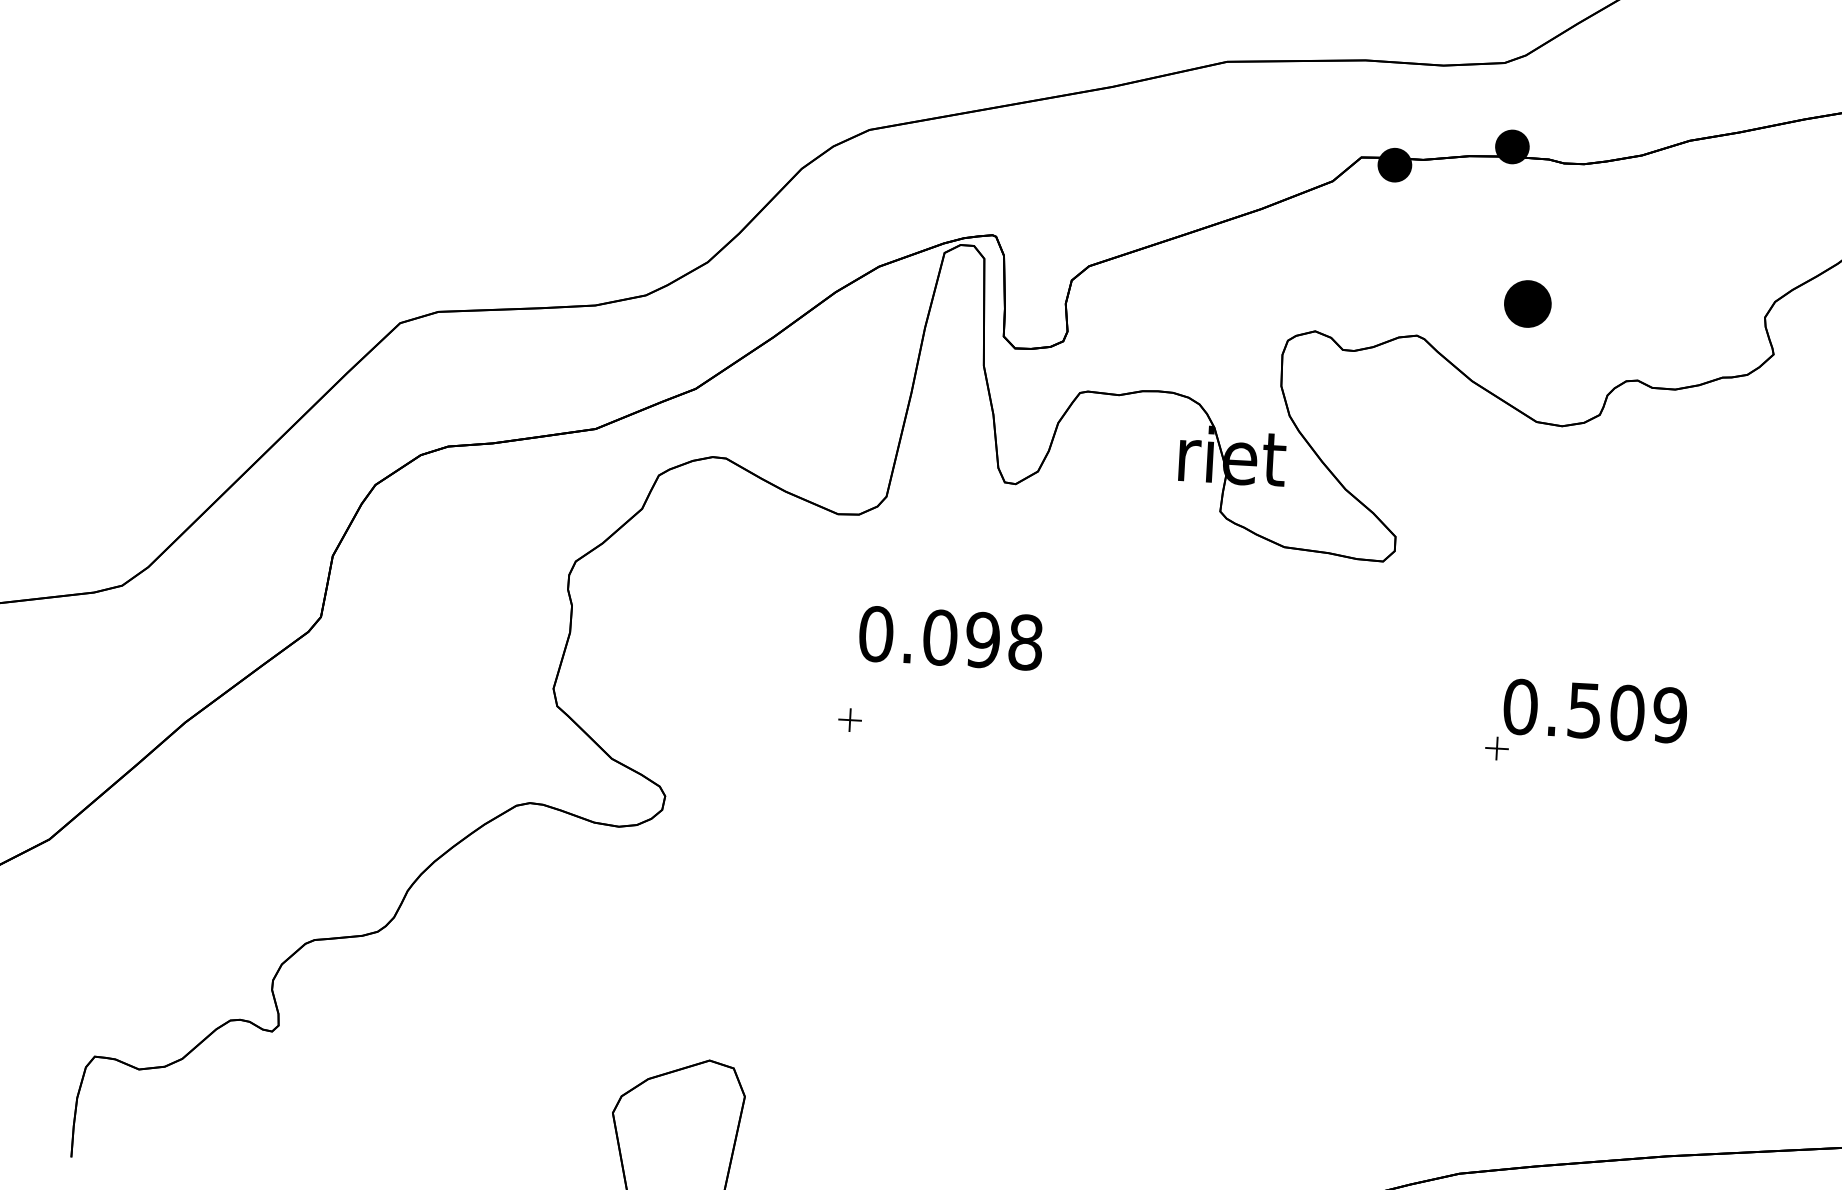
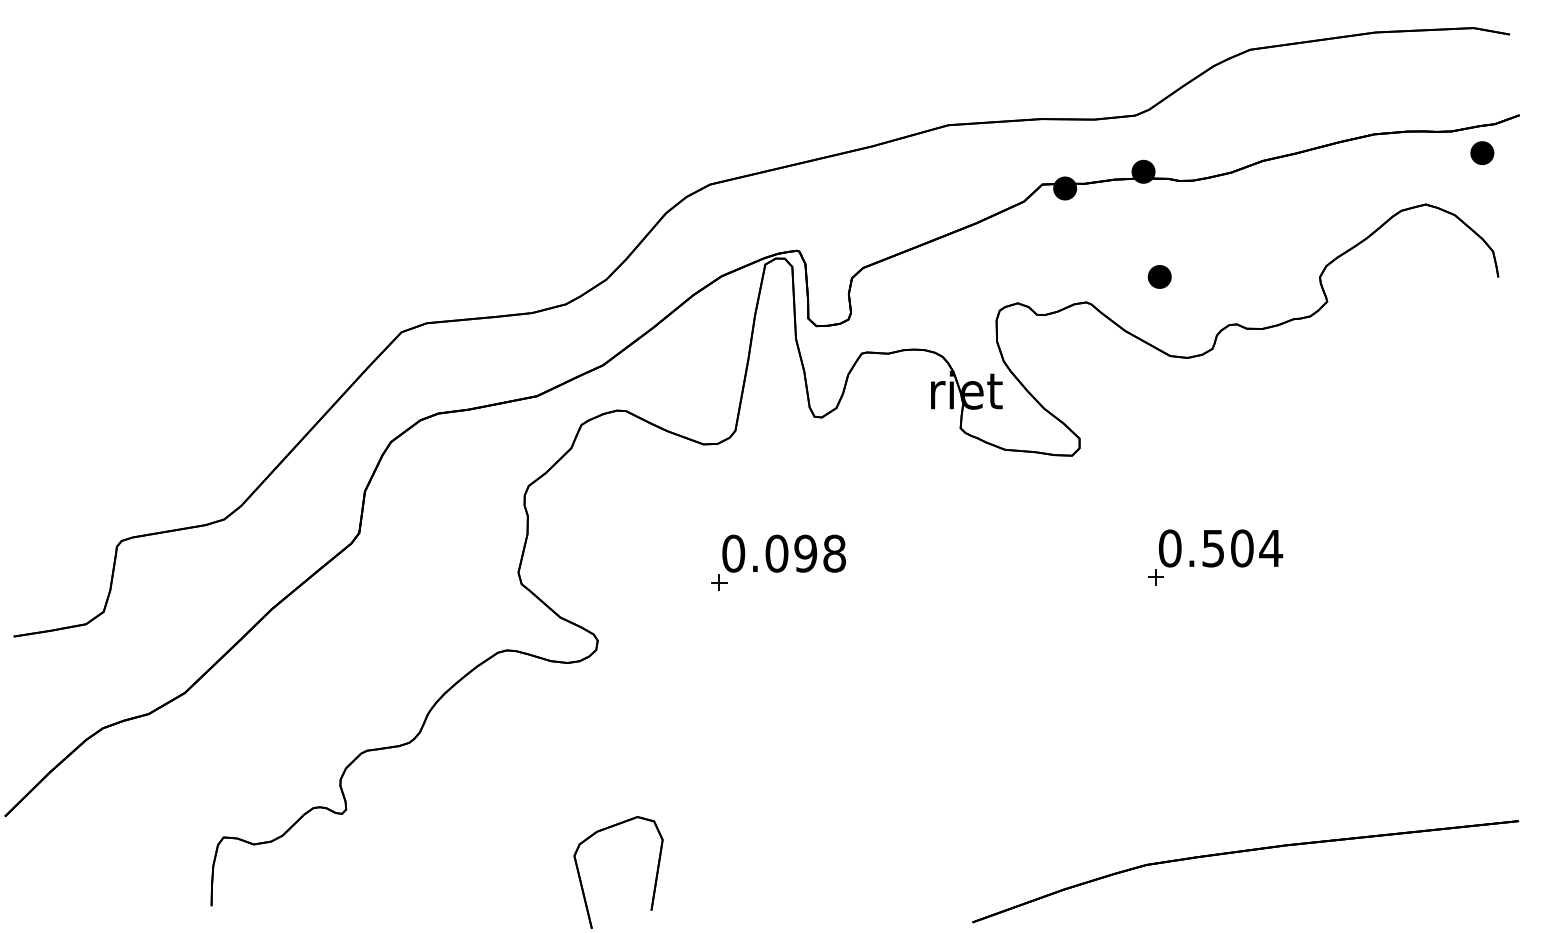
part: (1527, 303) -> (1159, 276), size x0.71
text: (950, 637) -> (783, 553), moved
text: (1670, 715) -> (1271, 548), 0.509 -> 0.504

